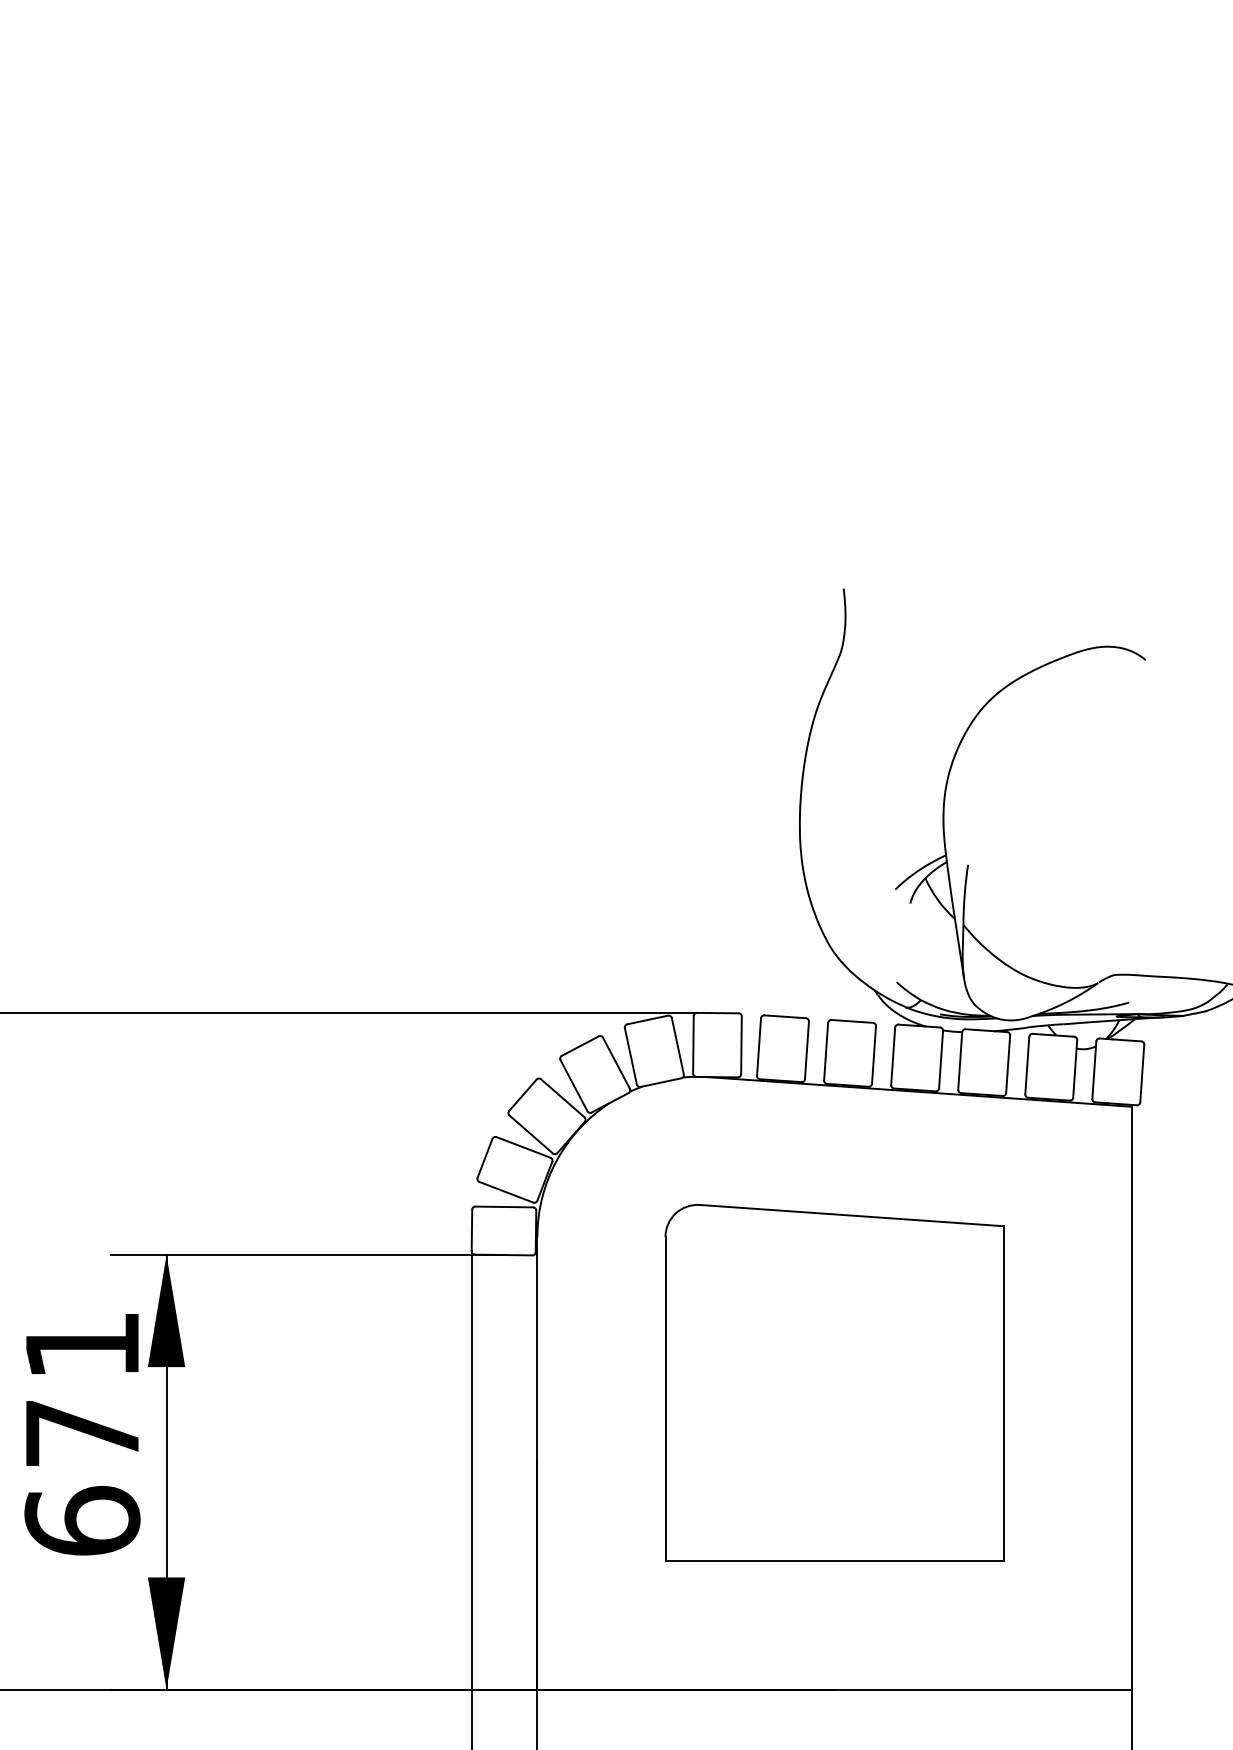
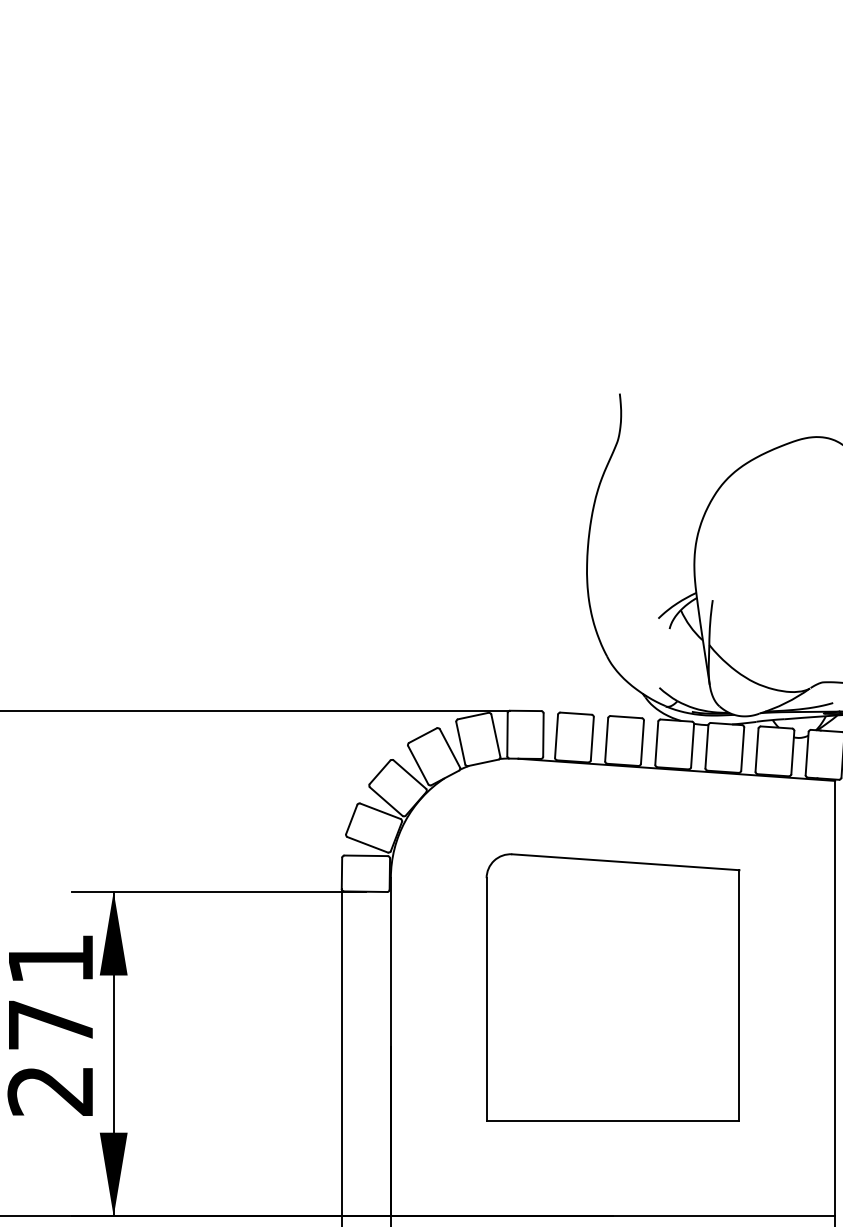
text: (82, 1520) -> (50, 1090), 671 -> 271

